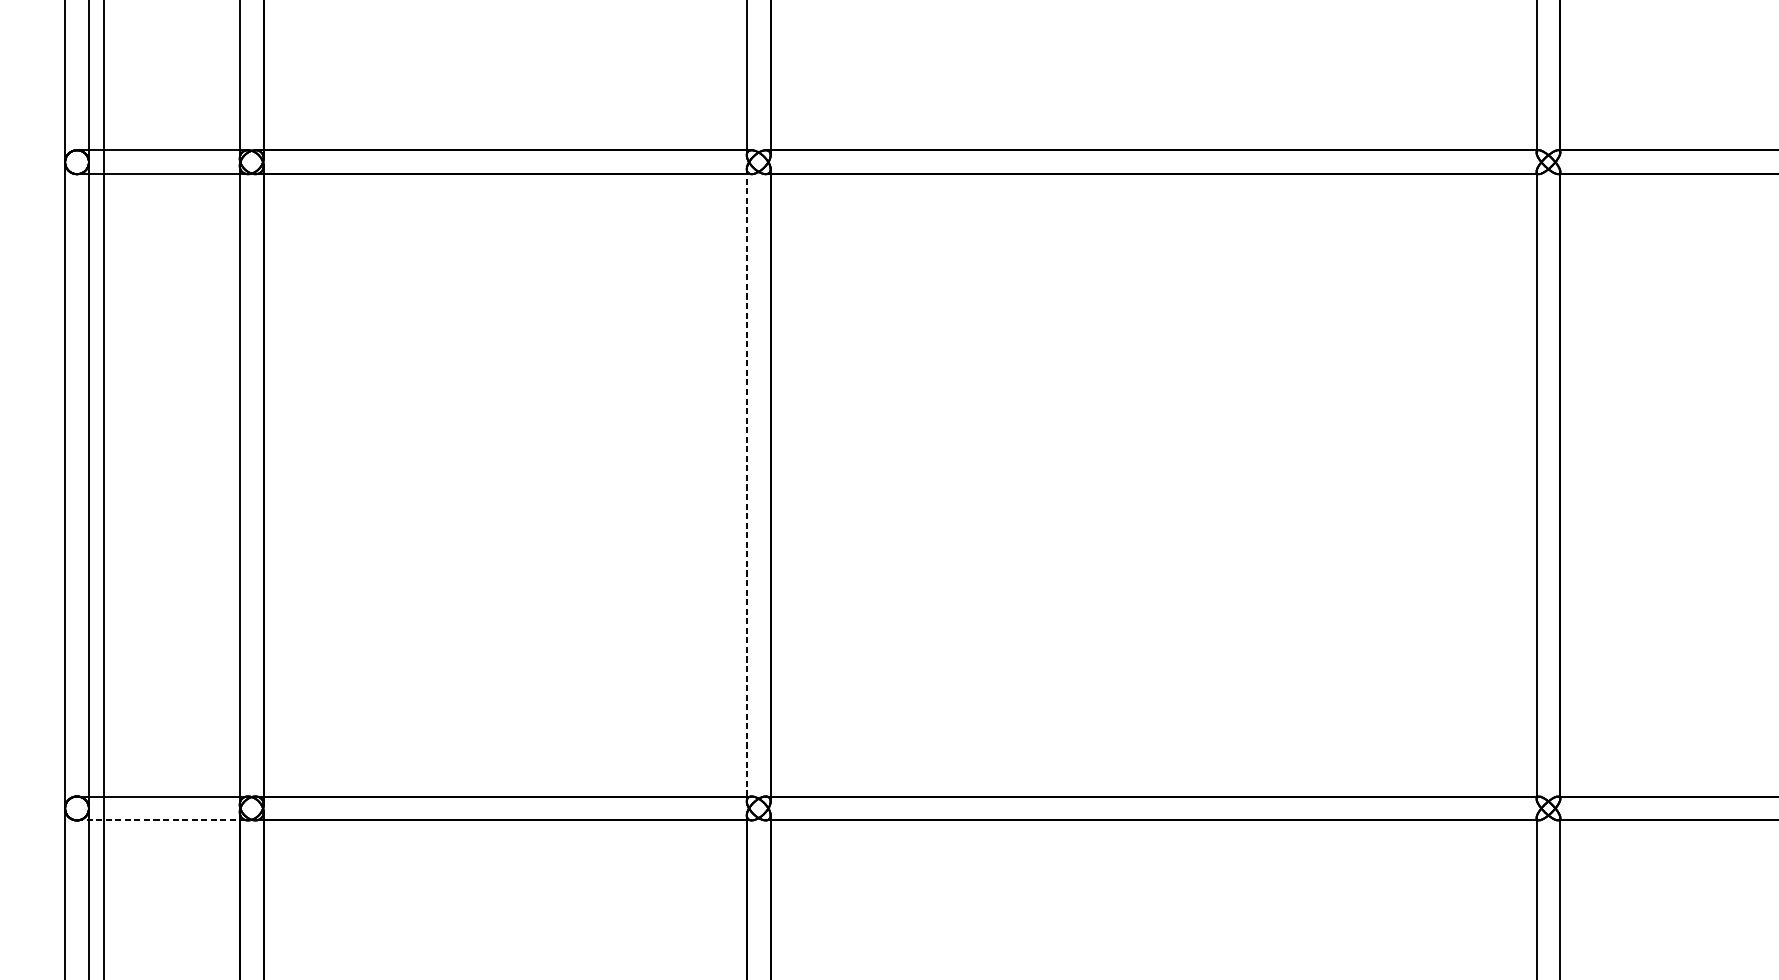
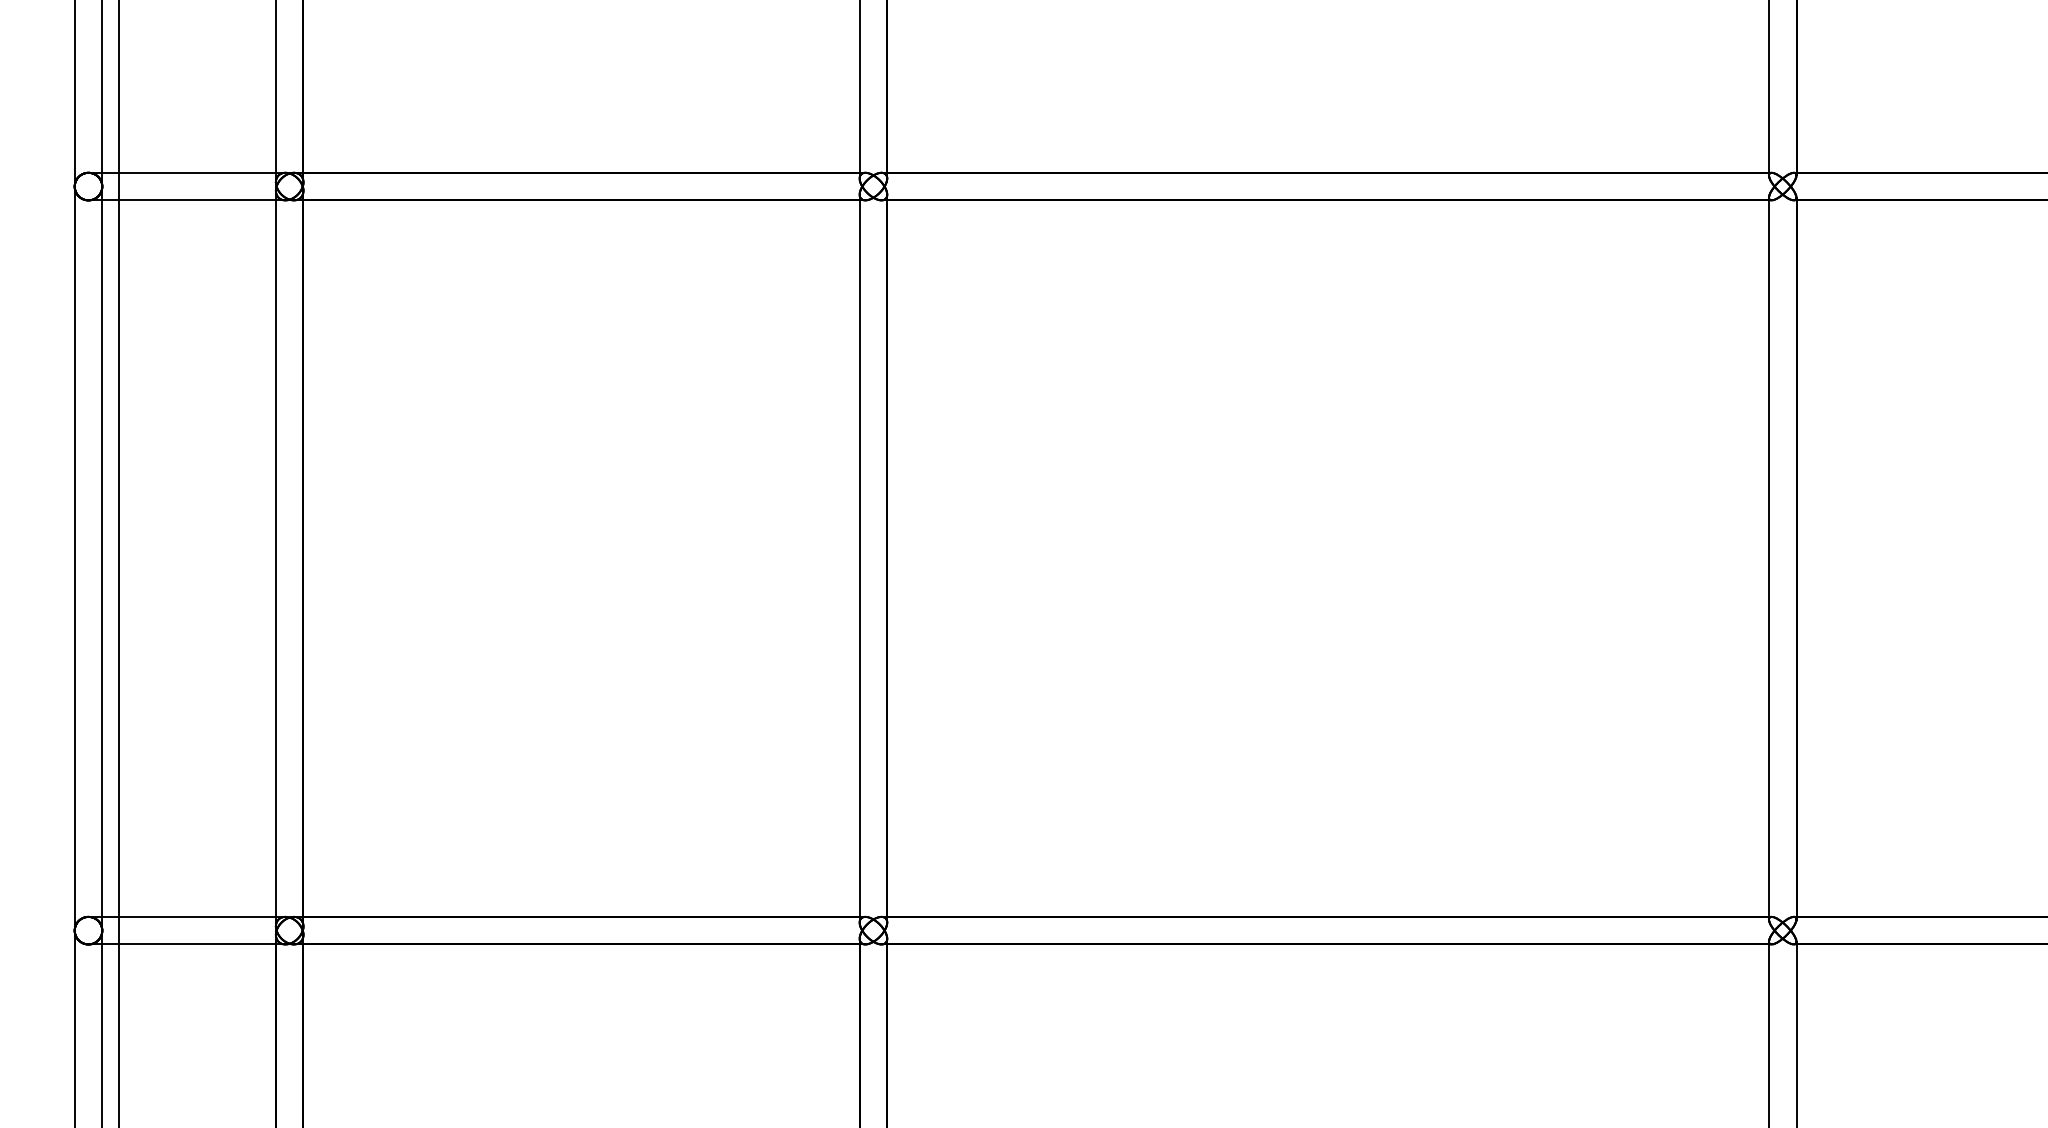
line: (746, 485) -> (859, 558), dashed -> solid
line: (158, 820) -> (182, 944), dashed -> solid

